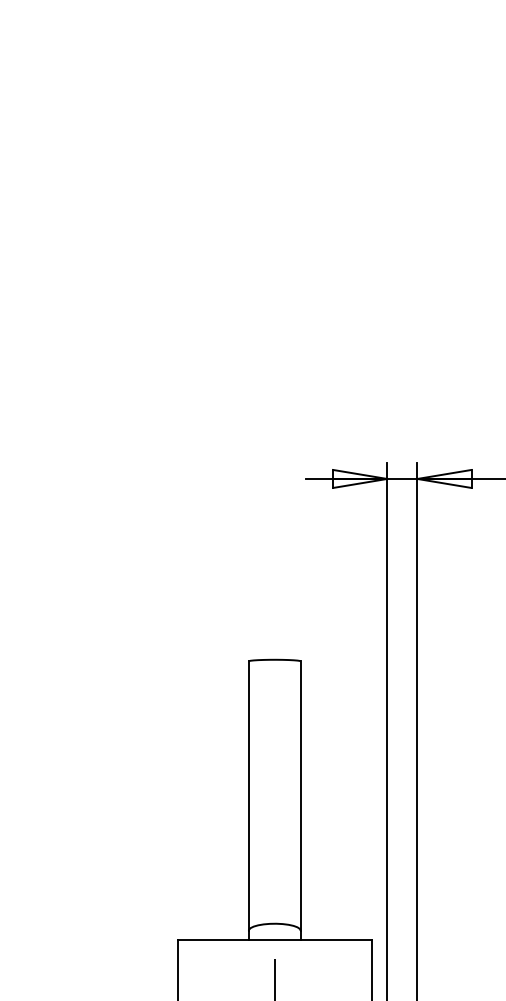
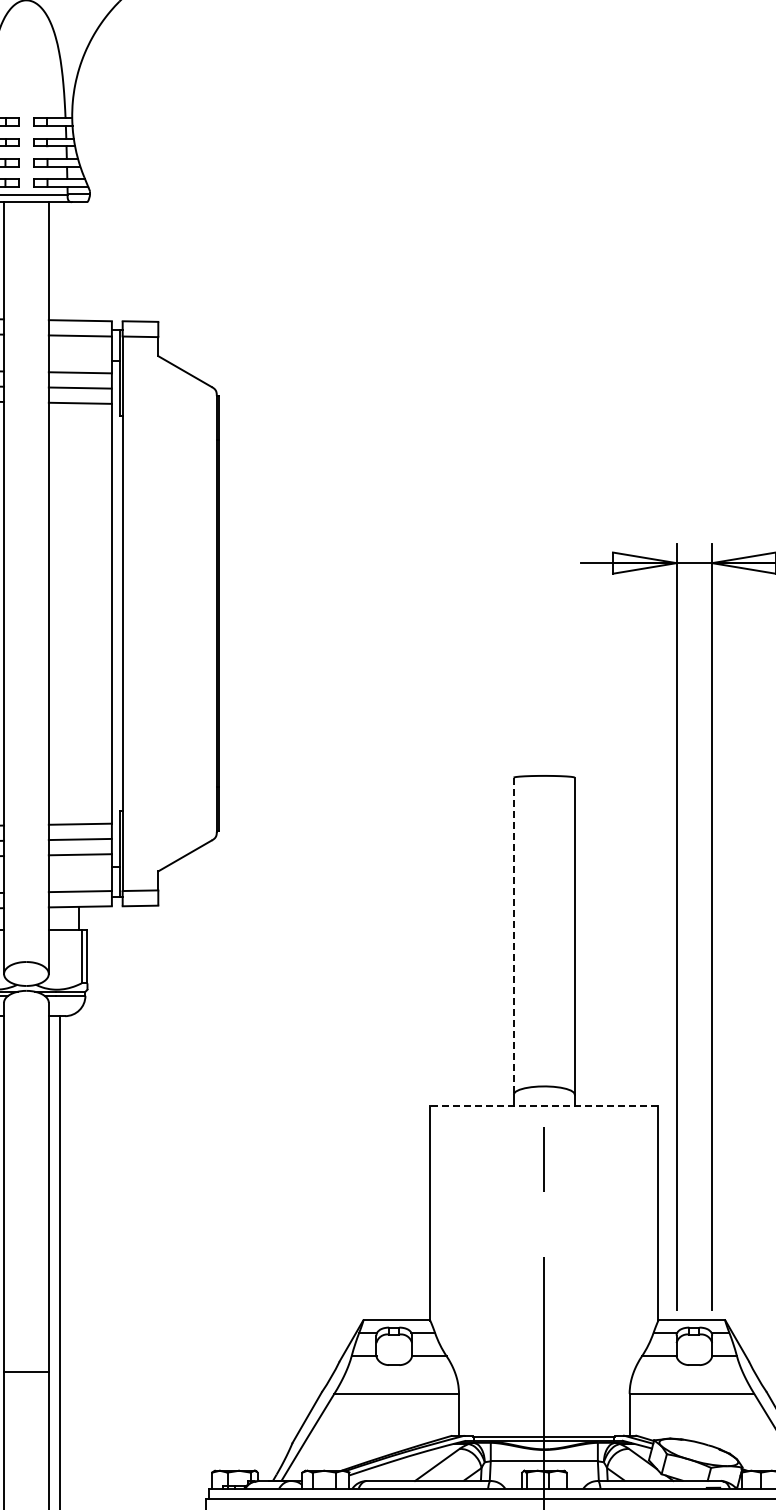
line: (248, 796) -> (513, 936), solid -> dashed
line: (274, 940) -> (544, 1106), solid -> dashed

